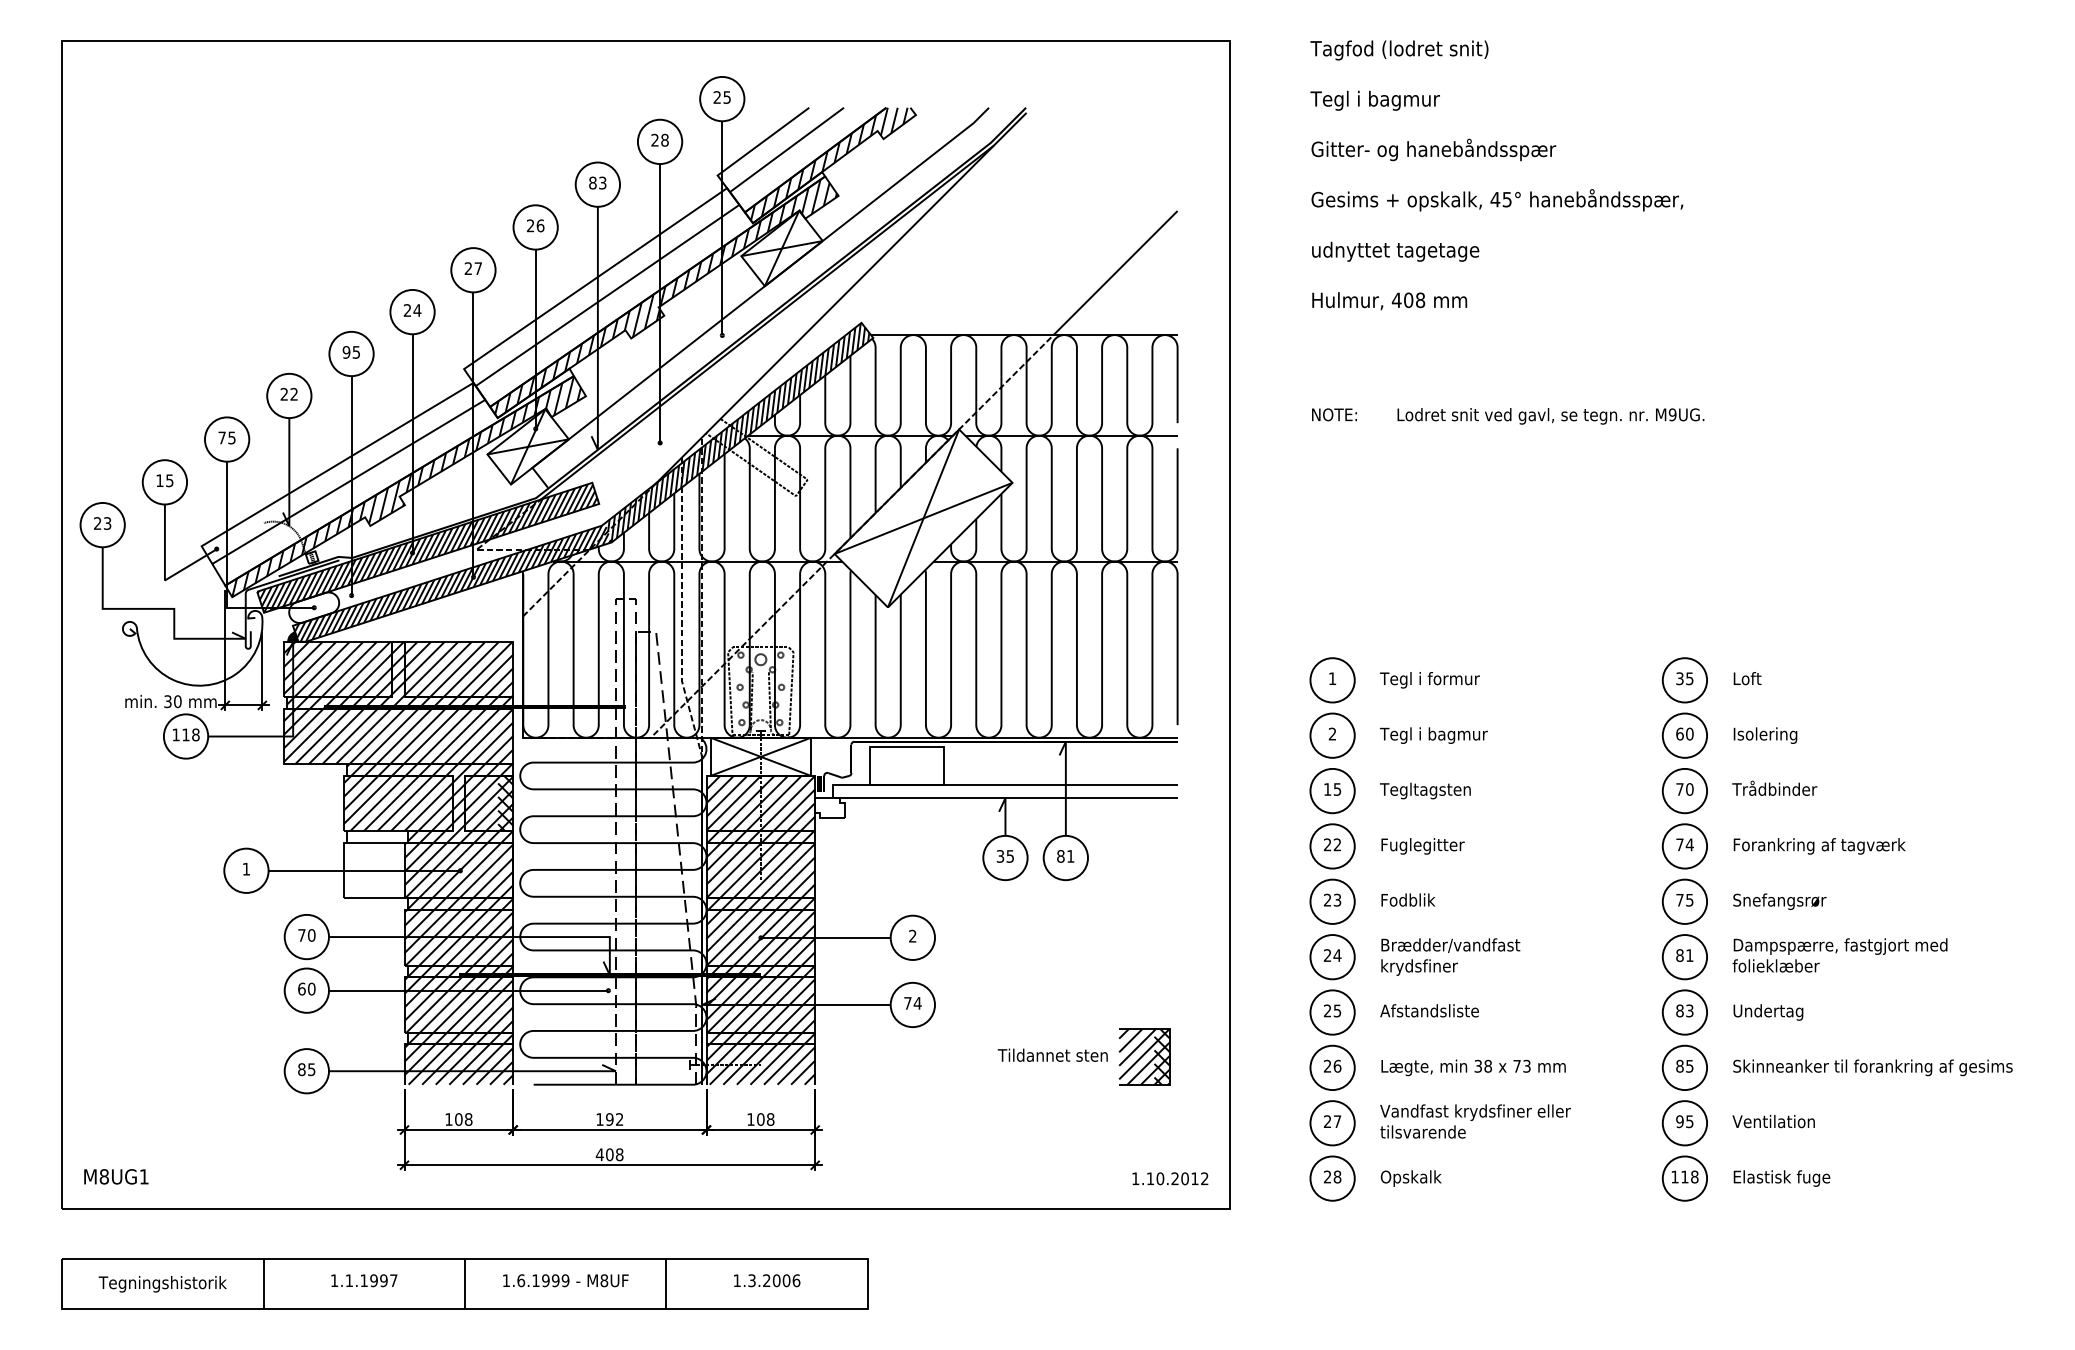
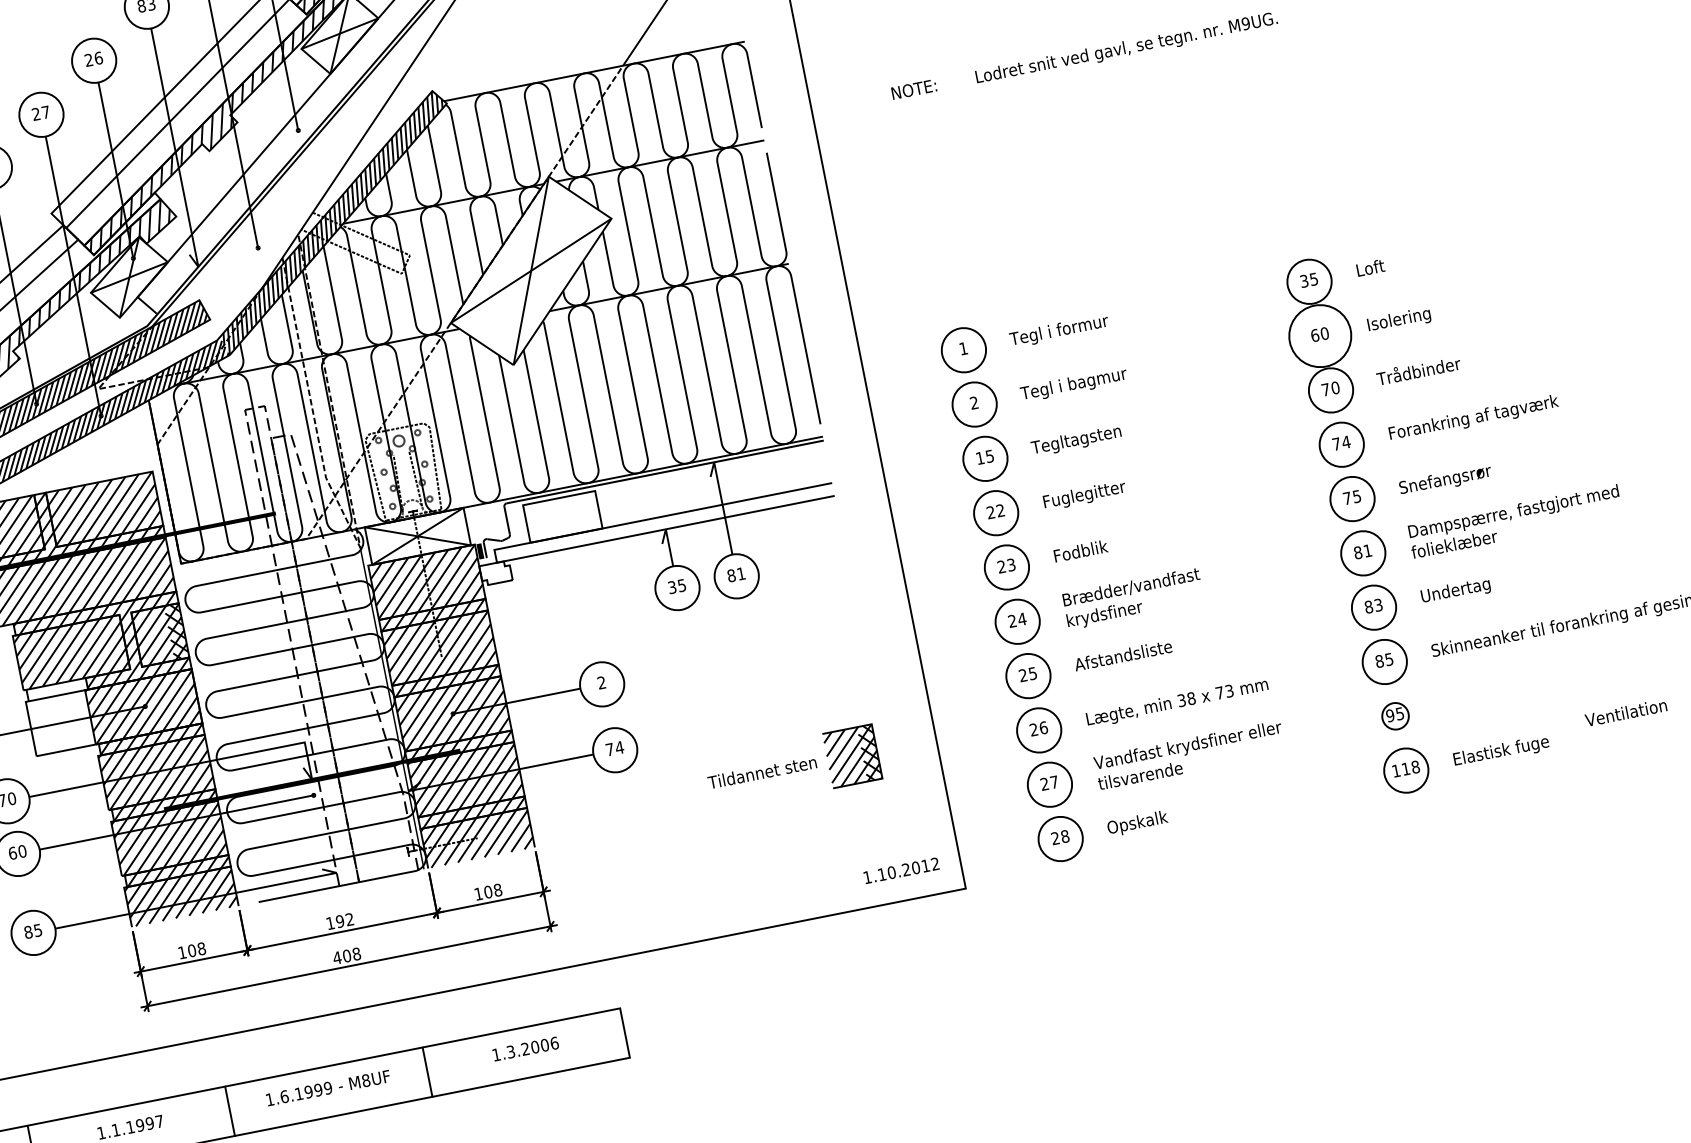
circle: (1684, 735) -> (1319, 336), size x1.4
text: (1773, 1121) -> (1625, 712), moved
circle: (1684, 1123) -> (1395, 716), size x0.6

